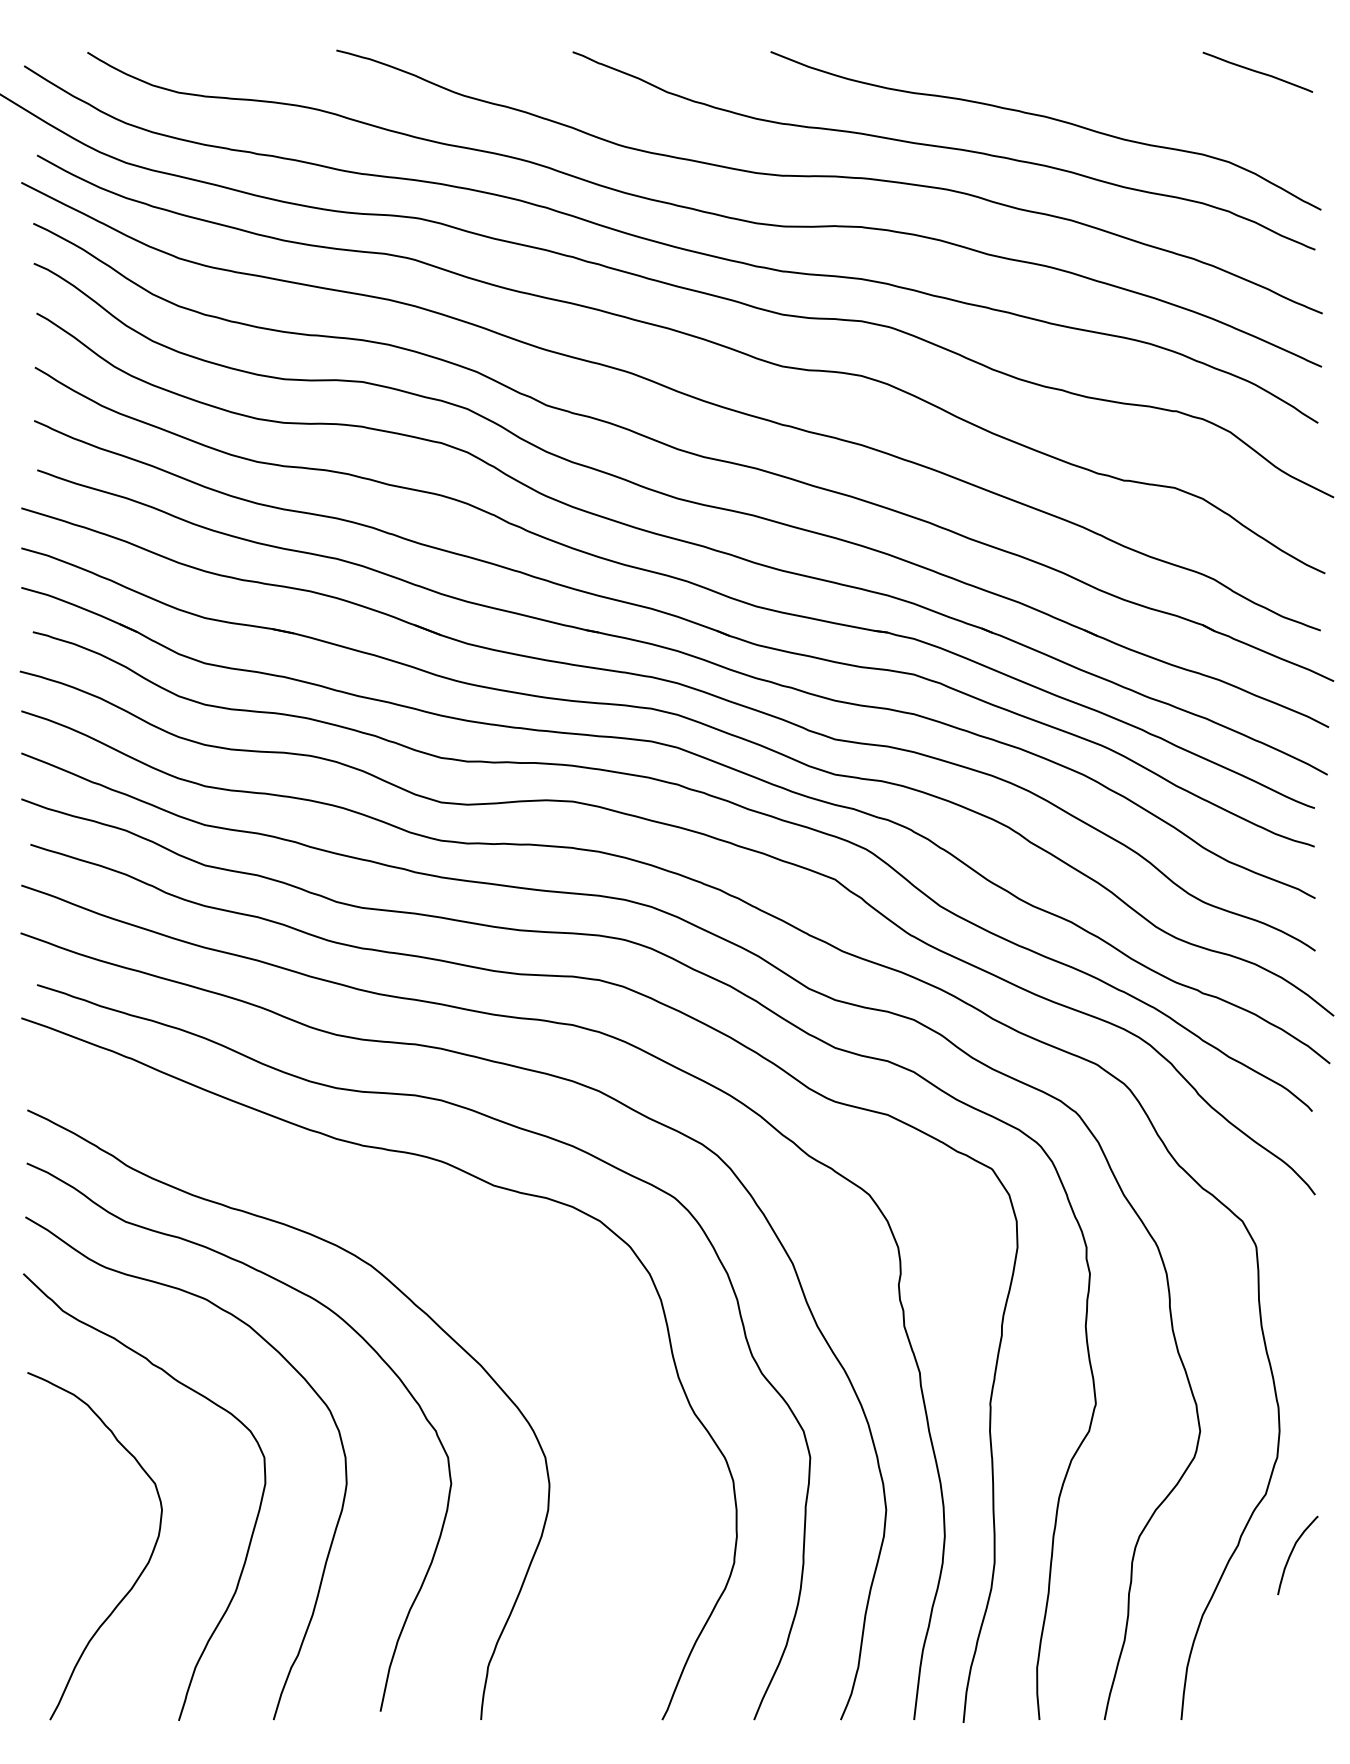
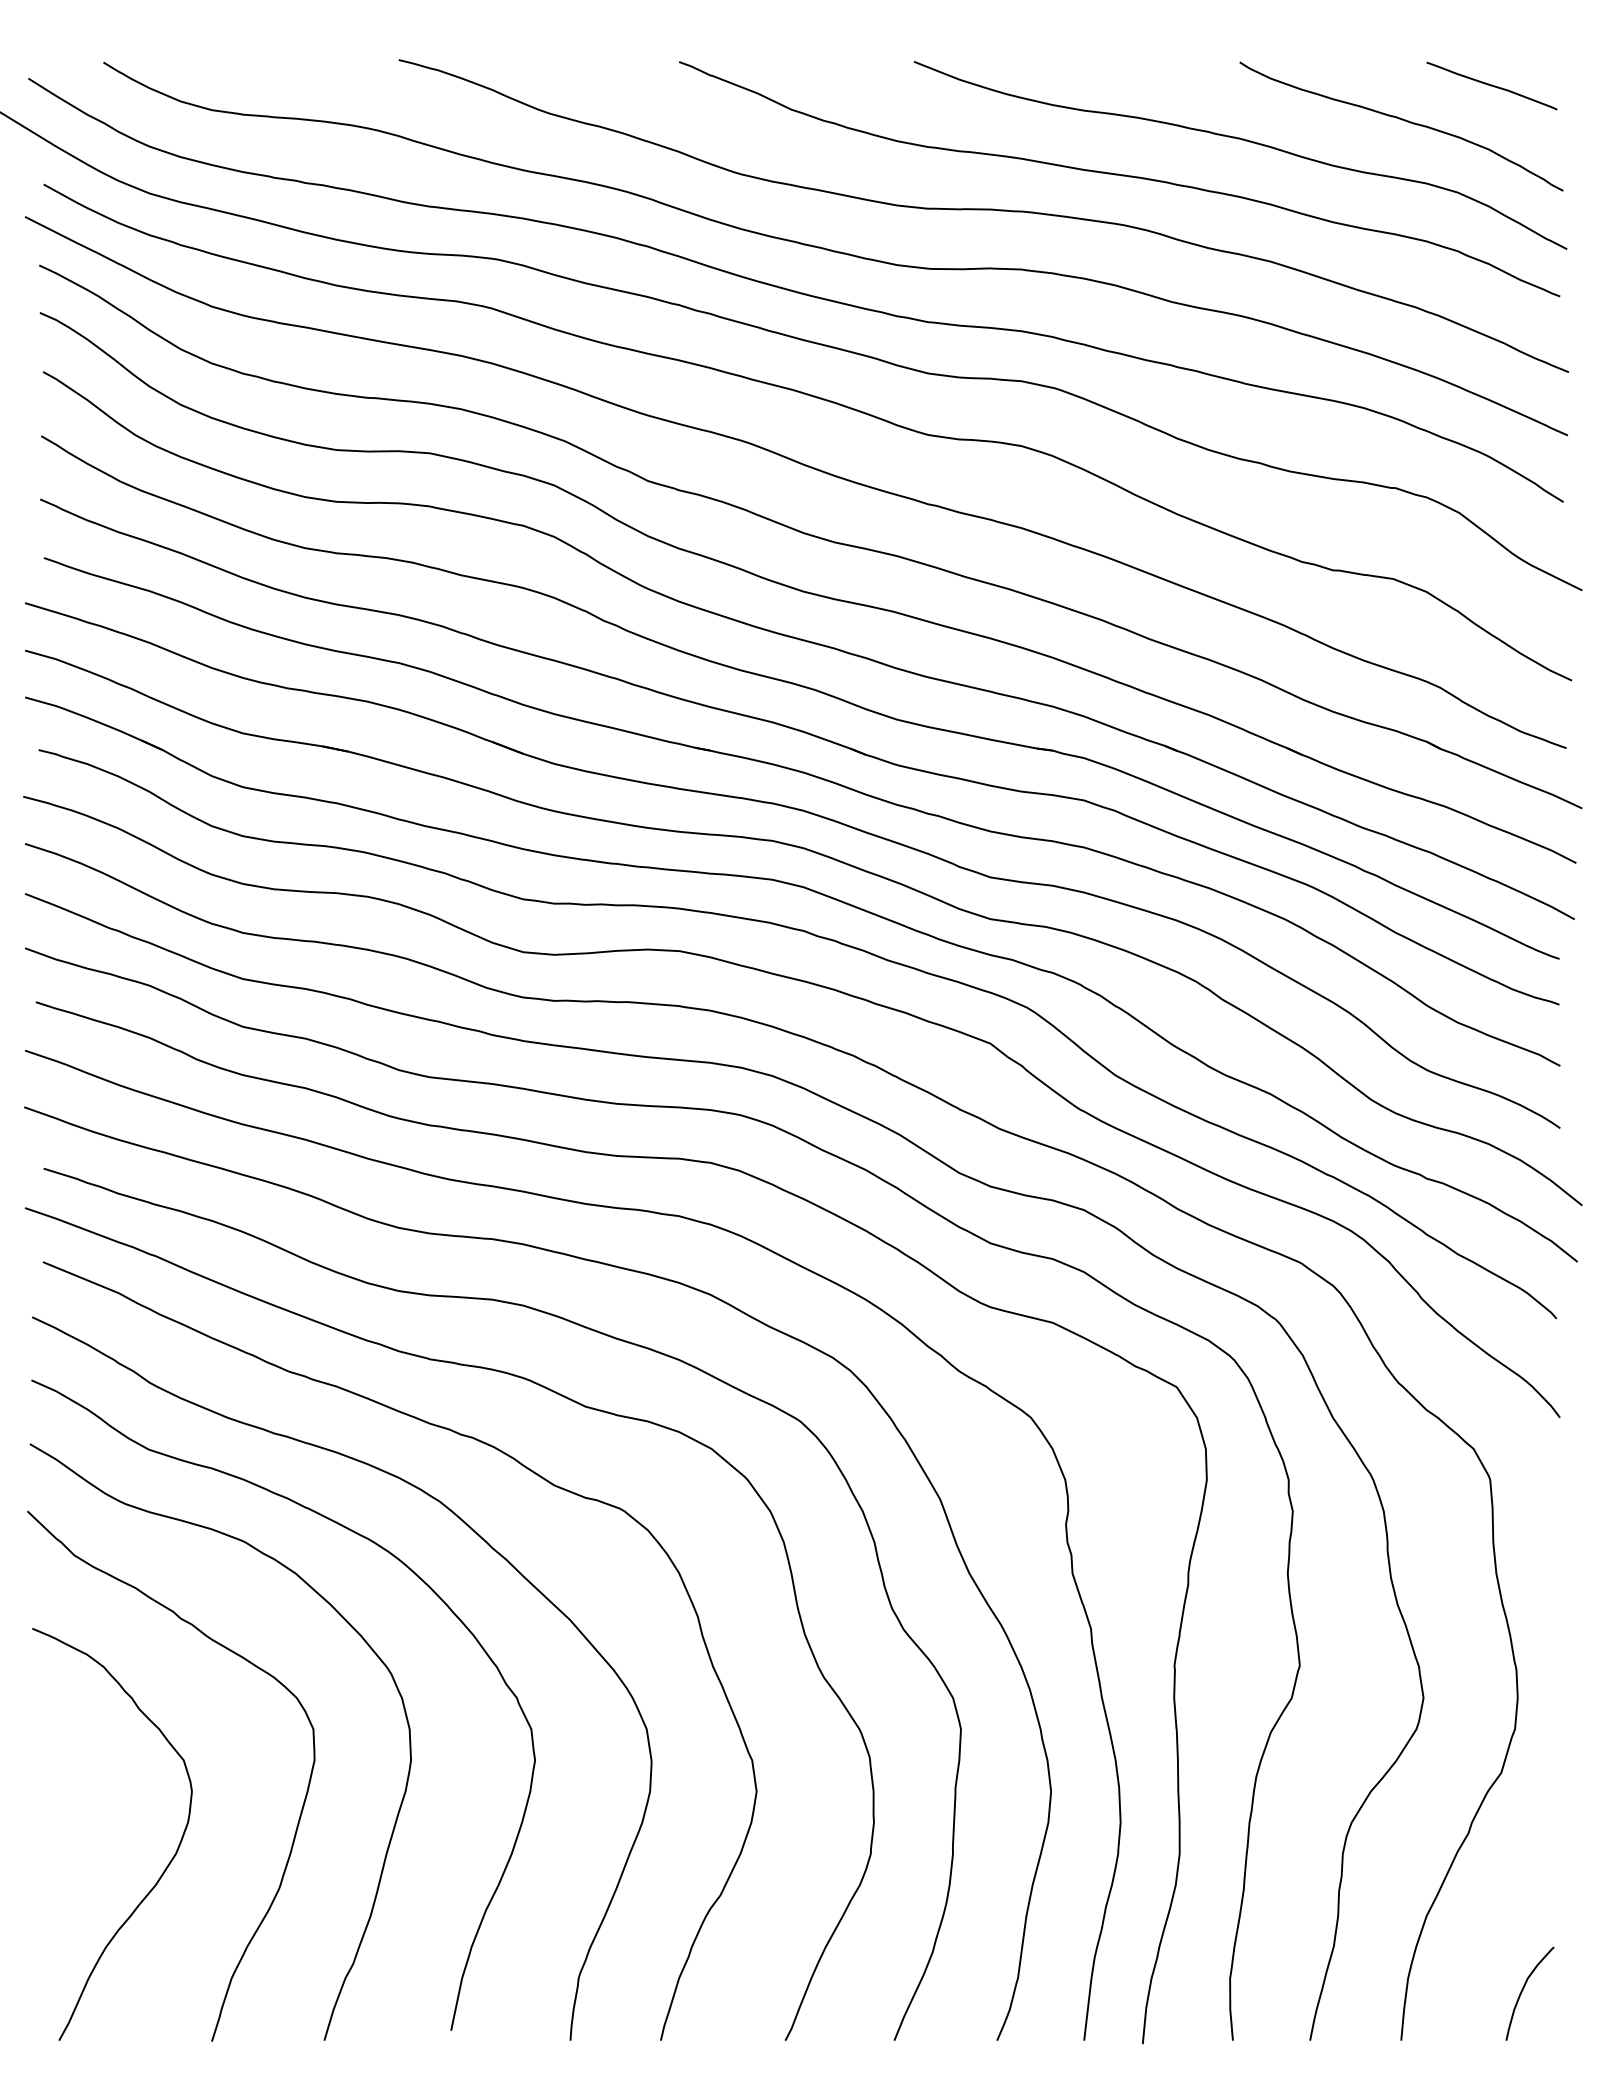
curve: (1181, 101) -> (1401, 120), added
curve: (442, 1237) -> (524, 1468), added
curve: (1292, 1552) -> (1523, 1990), moved

